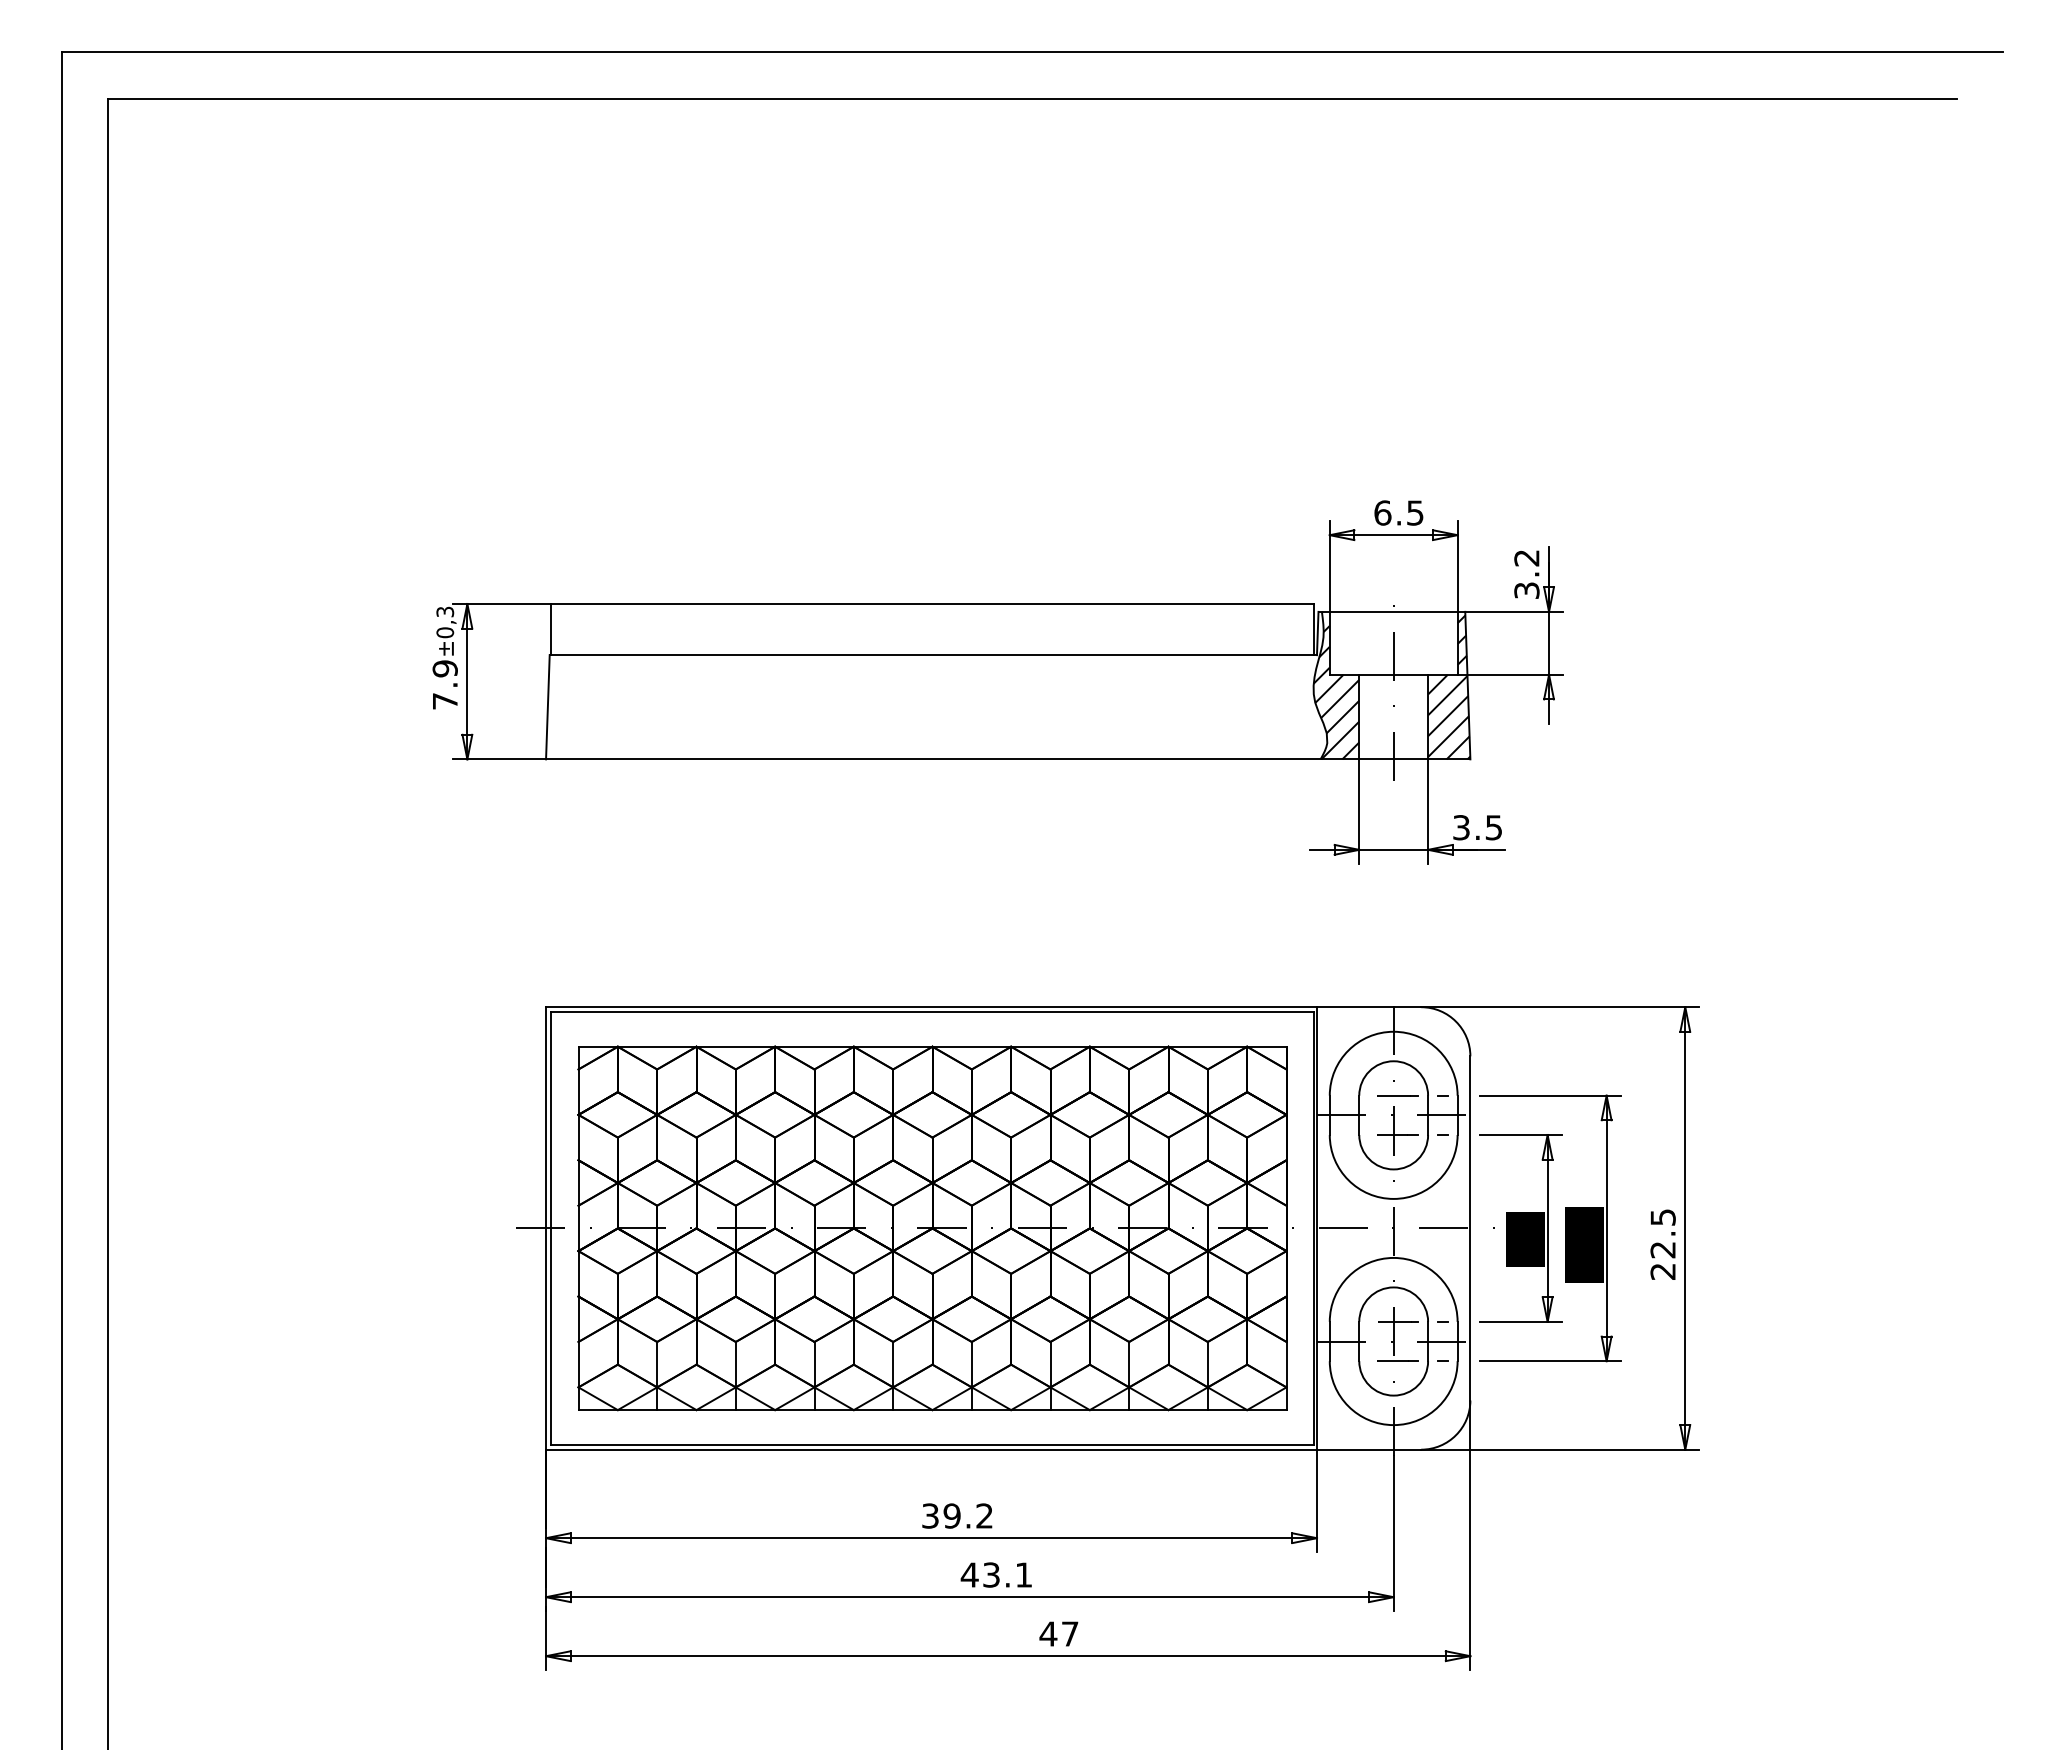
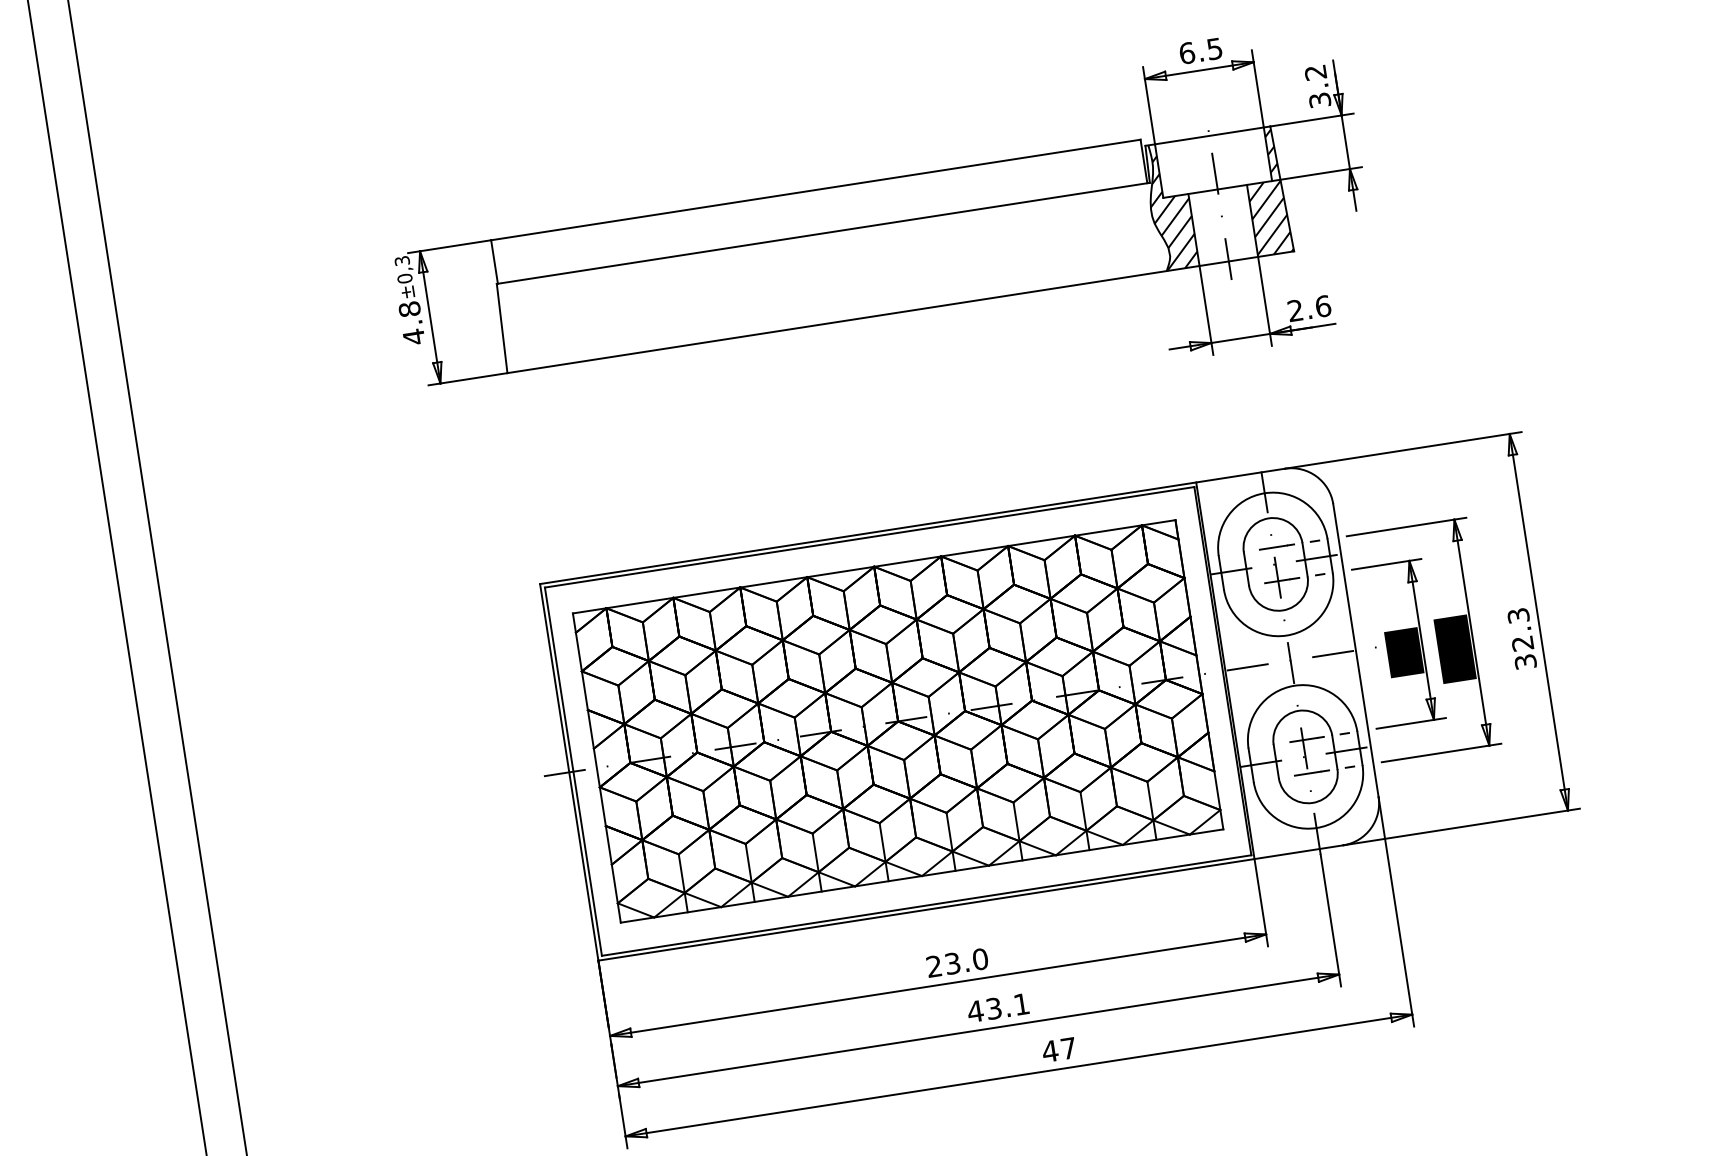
text: (444, 685) -> (411, 323), 7.9 -> 4.8
text: (1477, 827) -> (1309, 308), 3.5 -> 2.6
text: (1662, 1244) -> (1521, 638), 22.5 -> 32.3
text: (957, 1515) -> (957, 962), 39.2 -> 23.0

